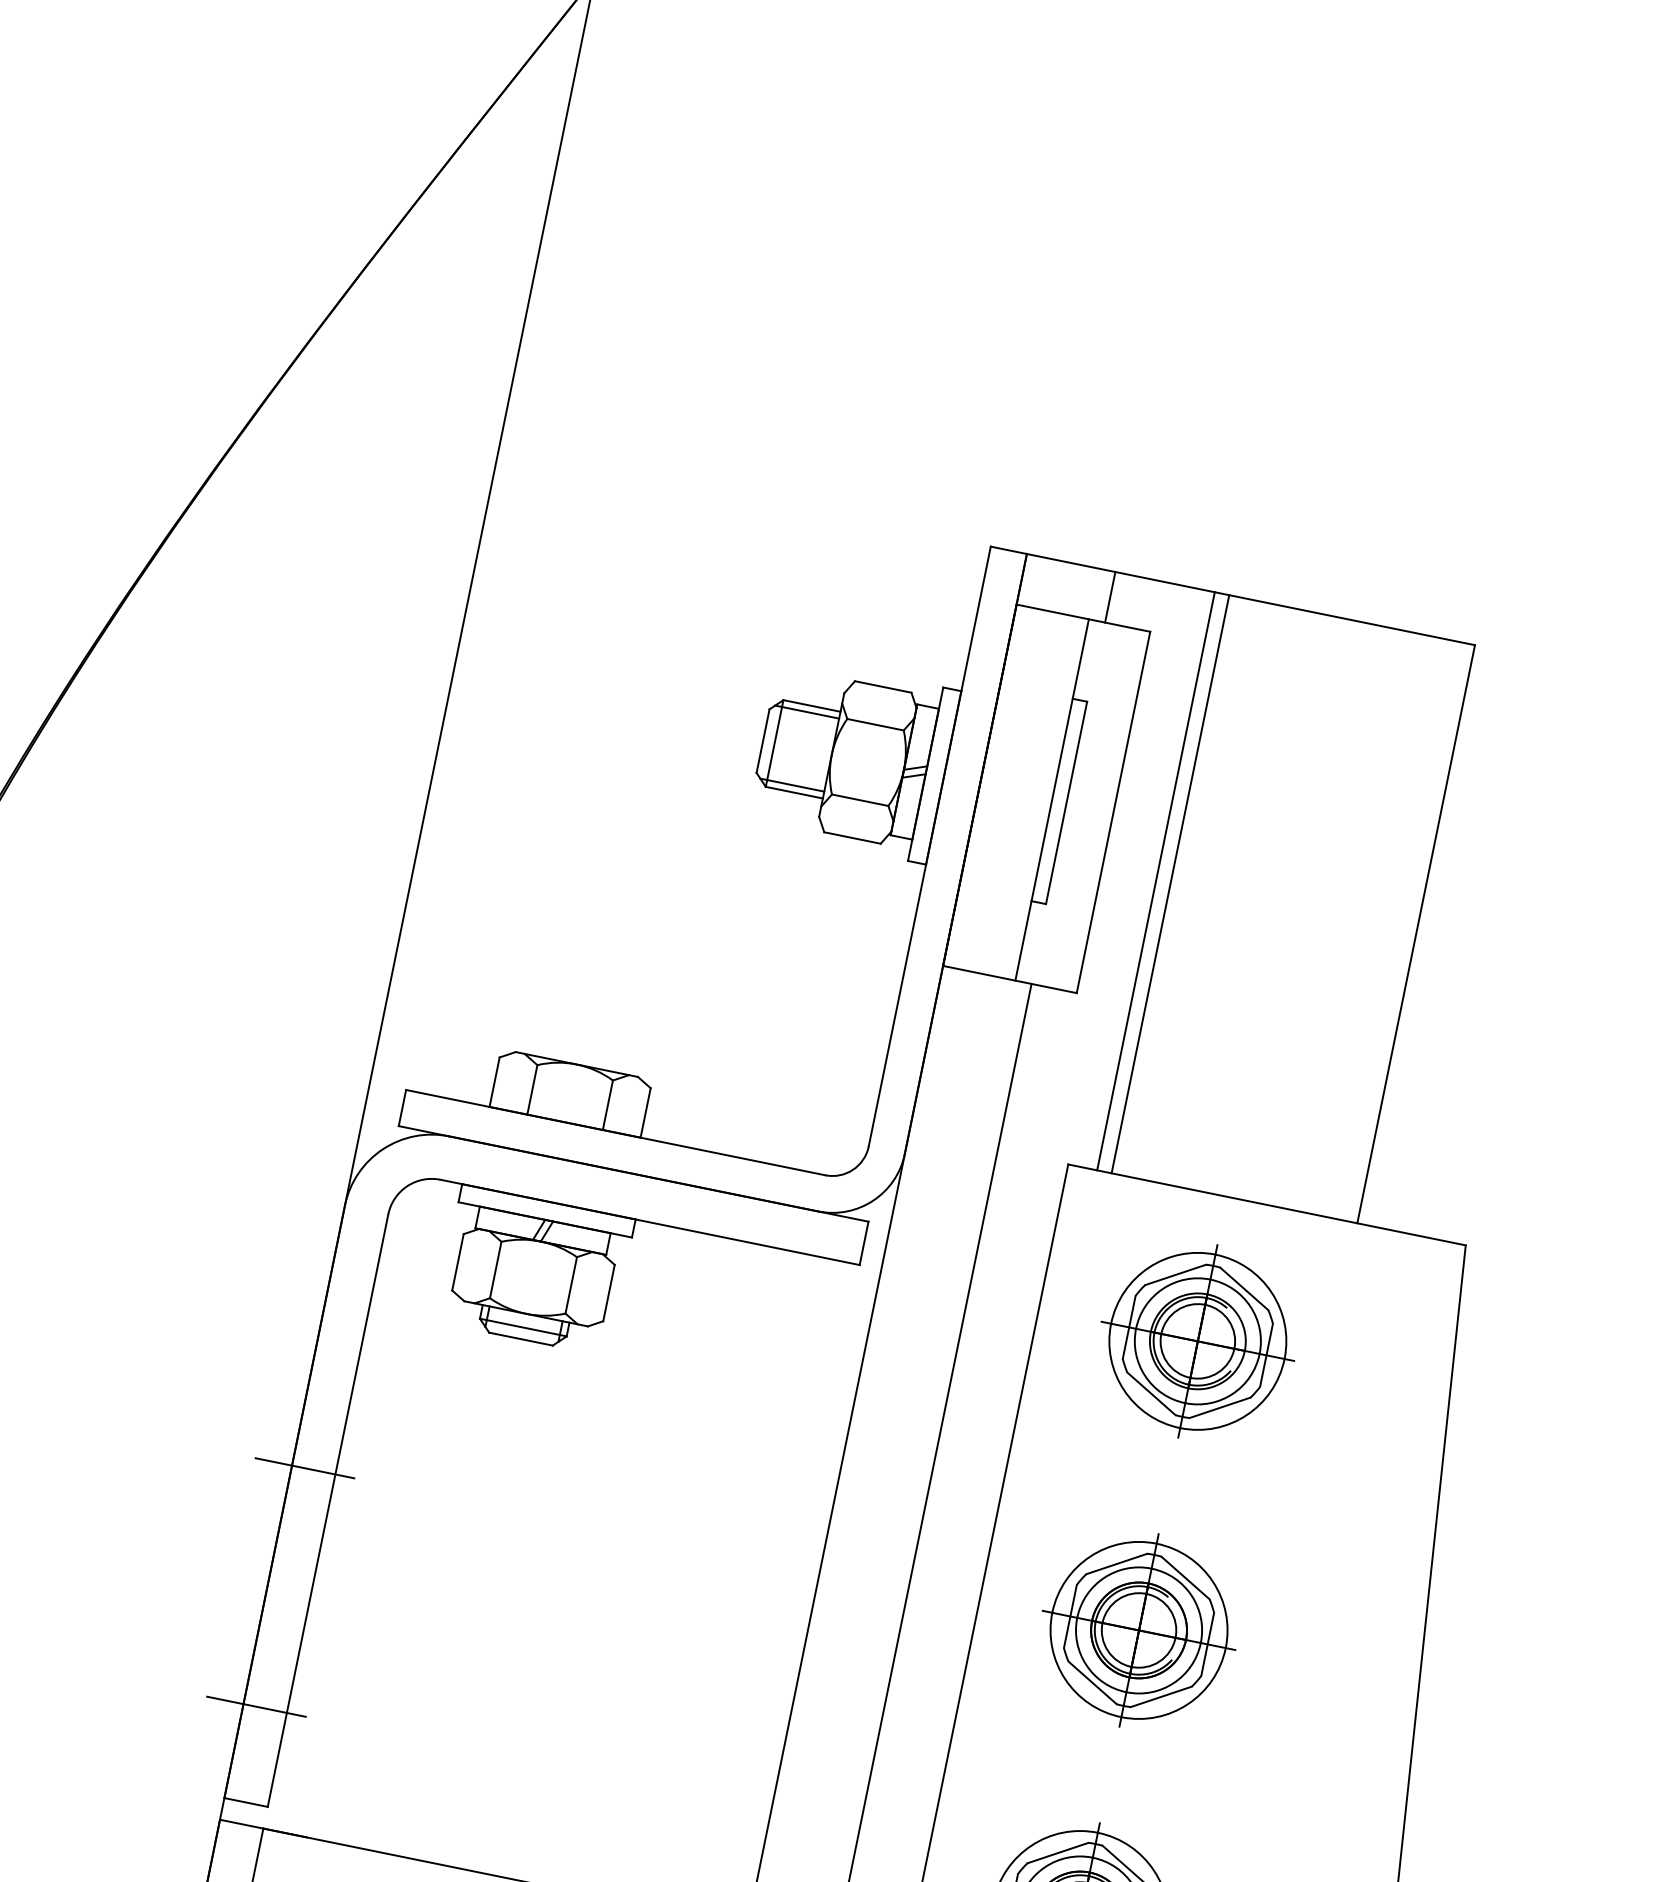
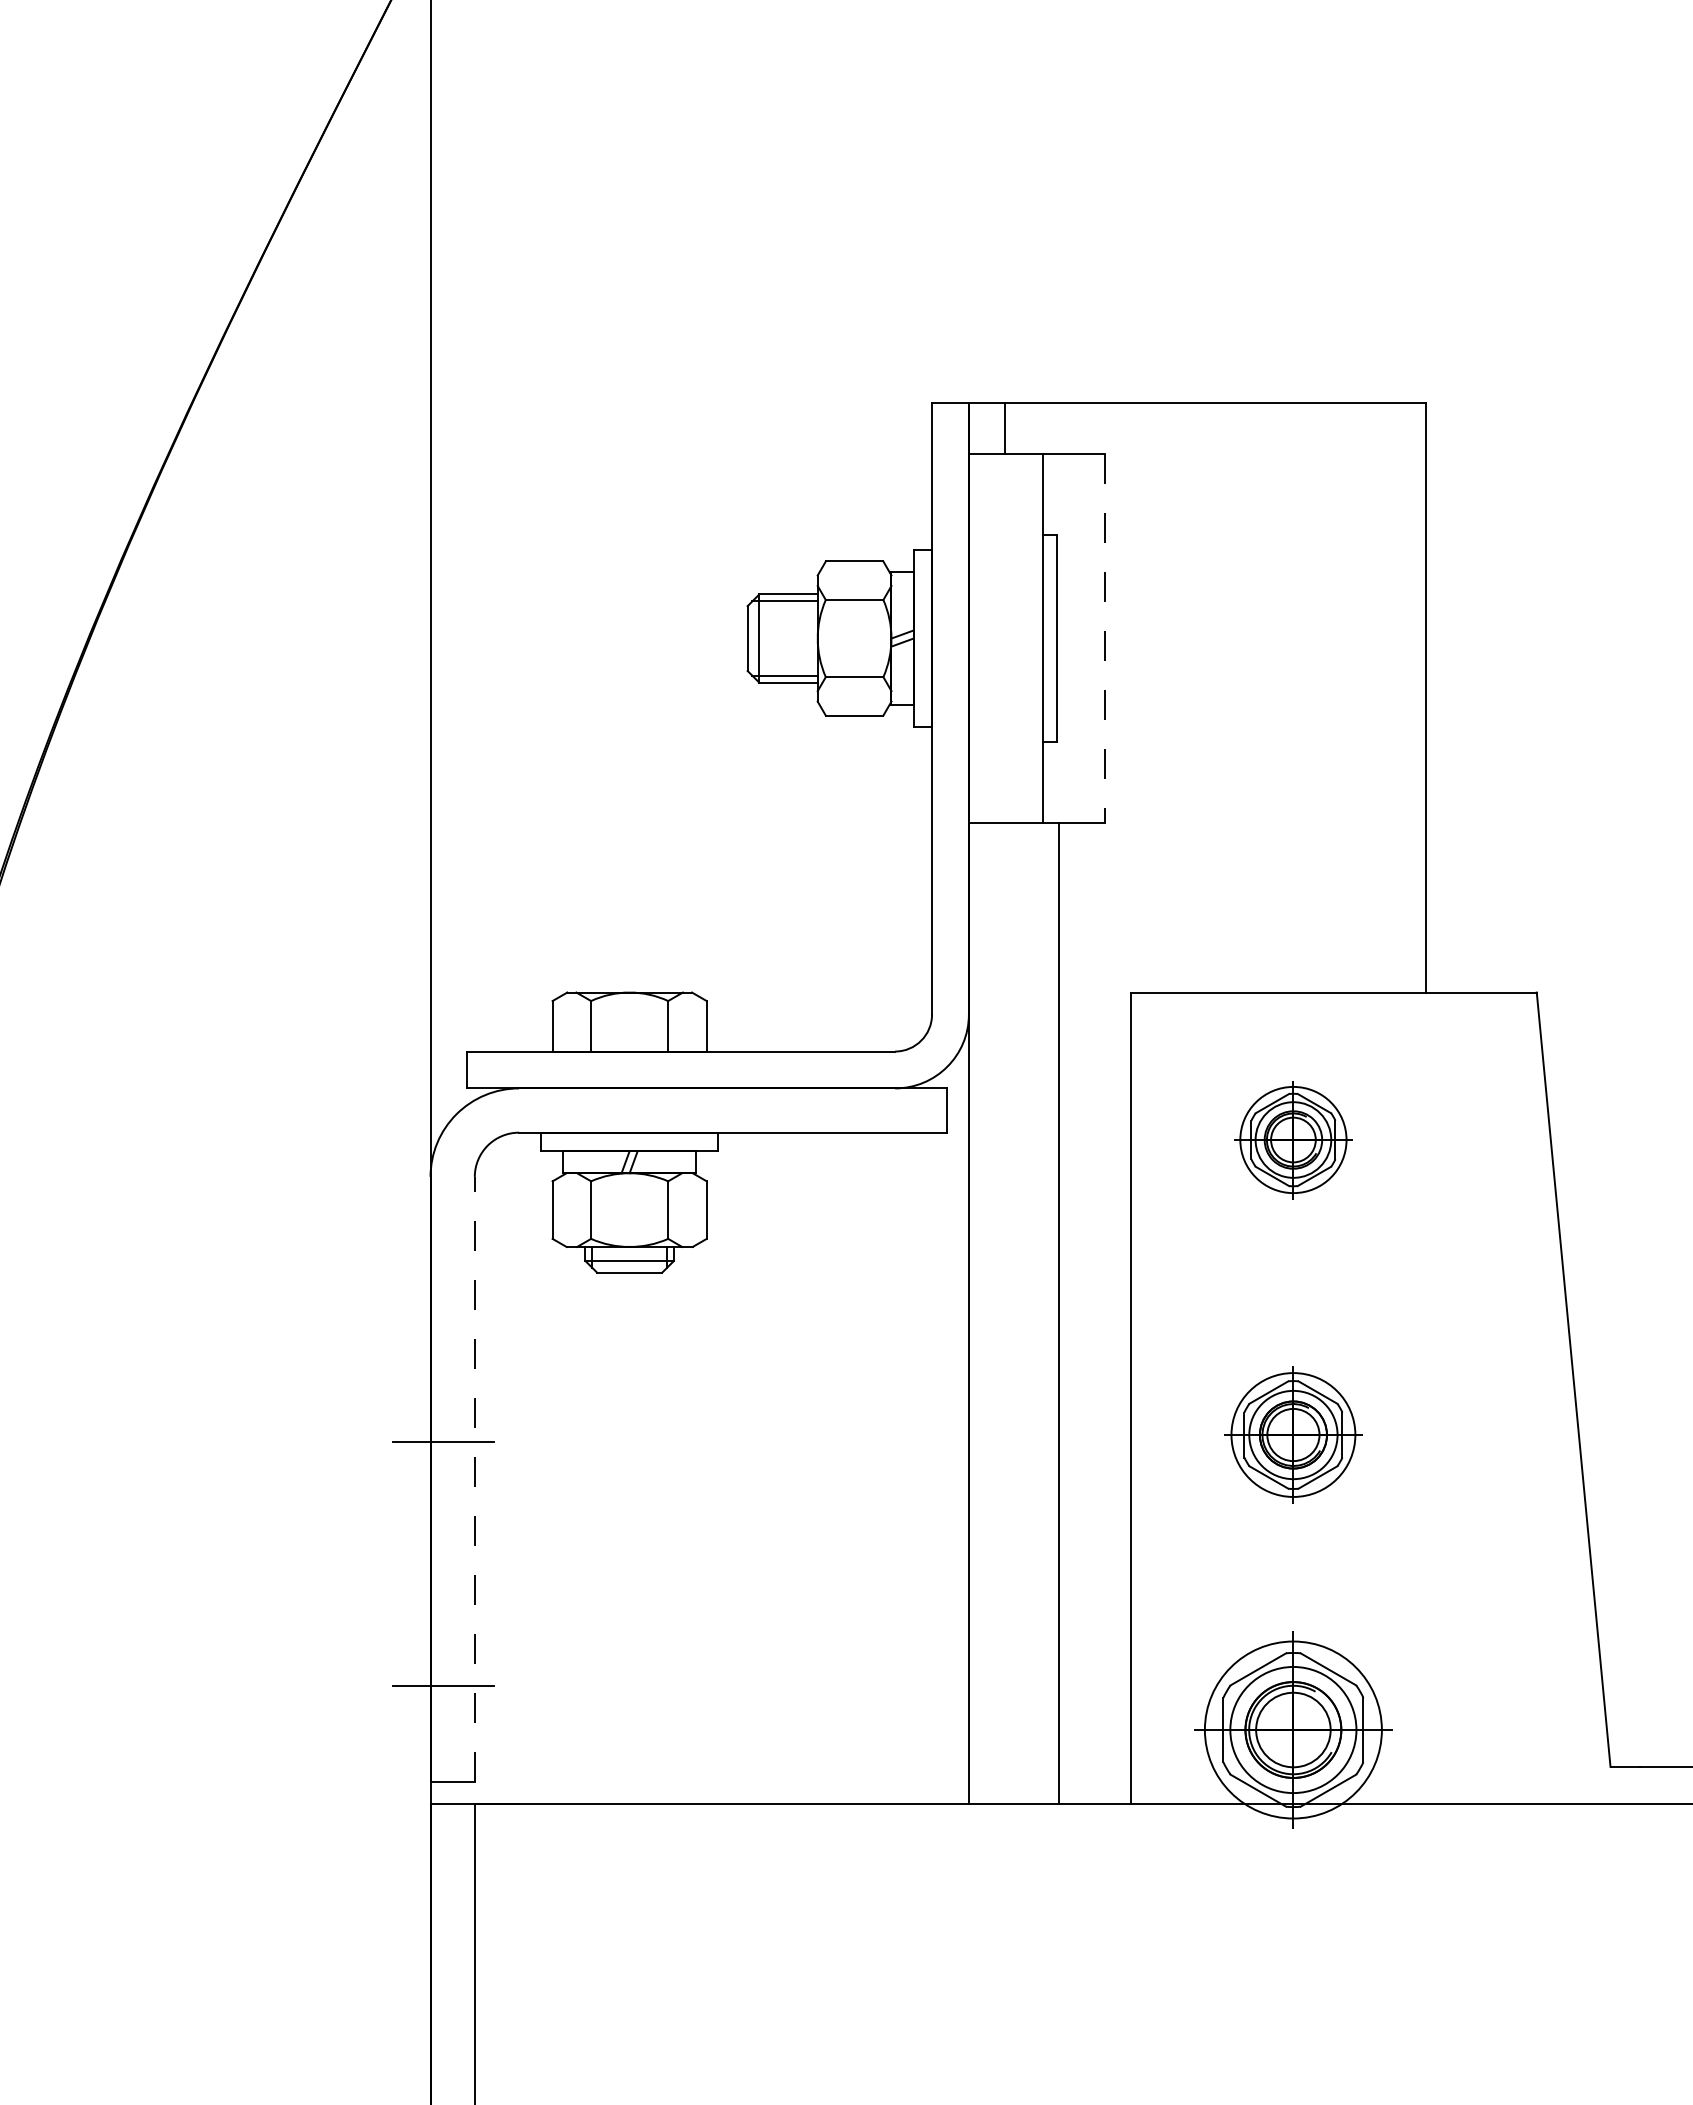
line: (1110, 597) -> (1005, 428), moved
line: (1113, 813) -> (1105, 639), solid -> dashed
line: (1155, 881) -> (1160, 697), removed
line: (1170, 884) -> (1175, 697), removed
part: (1198, 1340) -> (1293, 1139), size x0.6
line: (327, 1509) -> (474, 1478), solid -> dashed
part: (1139, 1629) -> (1293, 1434), size x0.7

